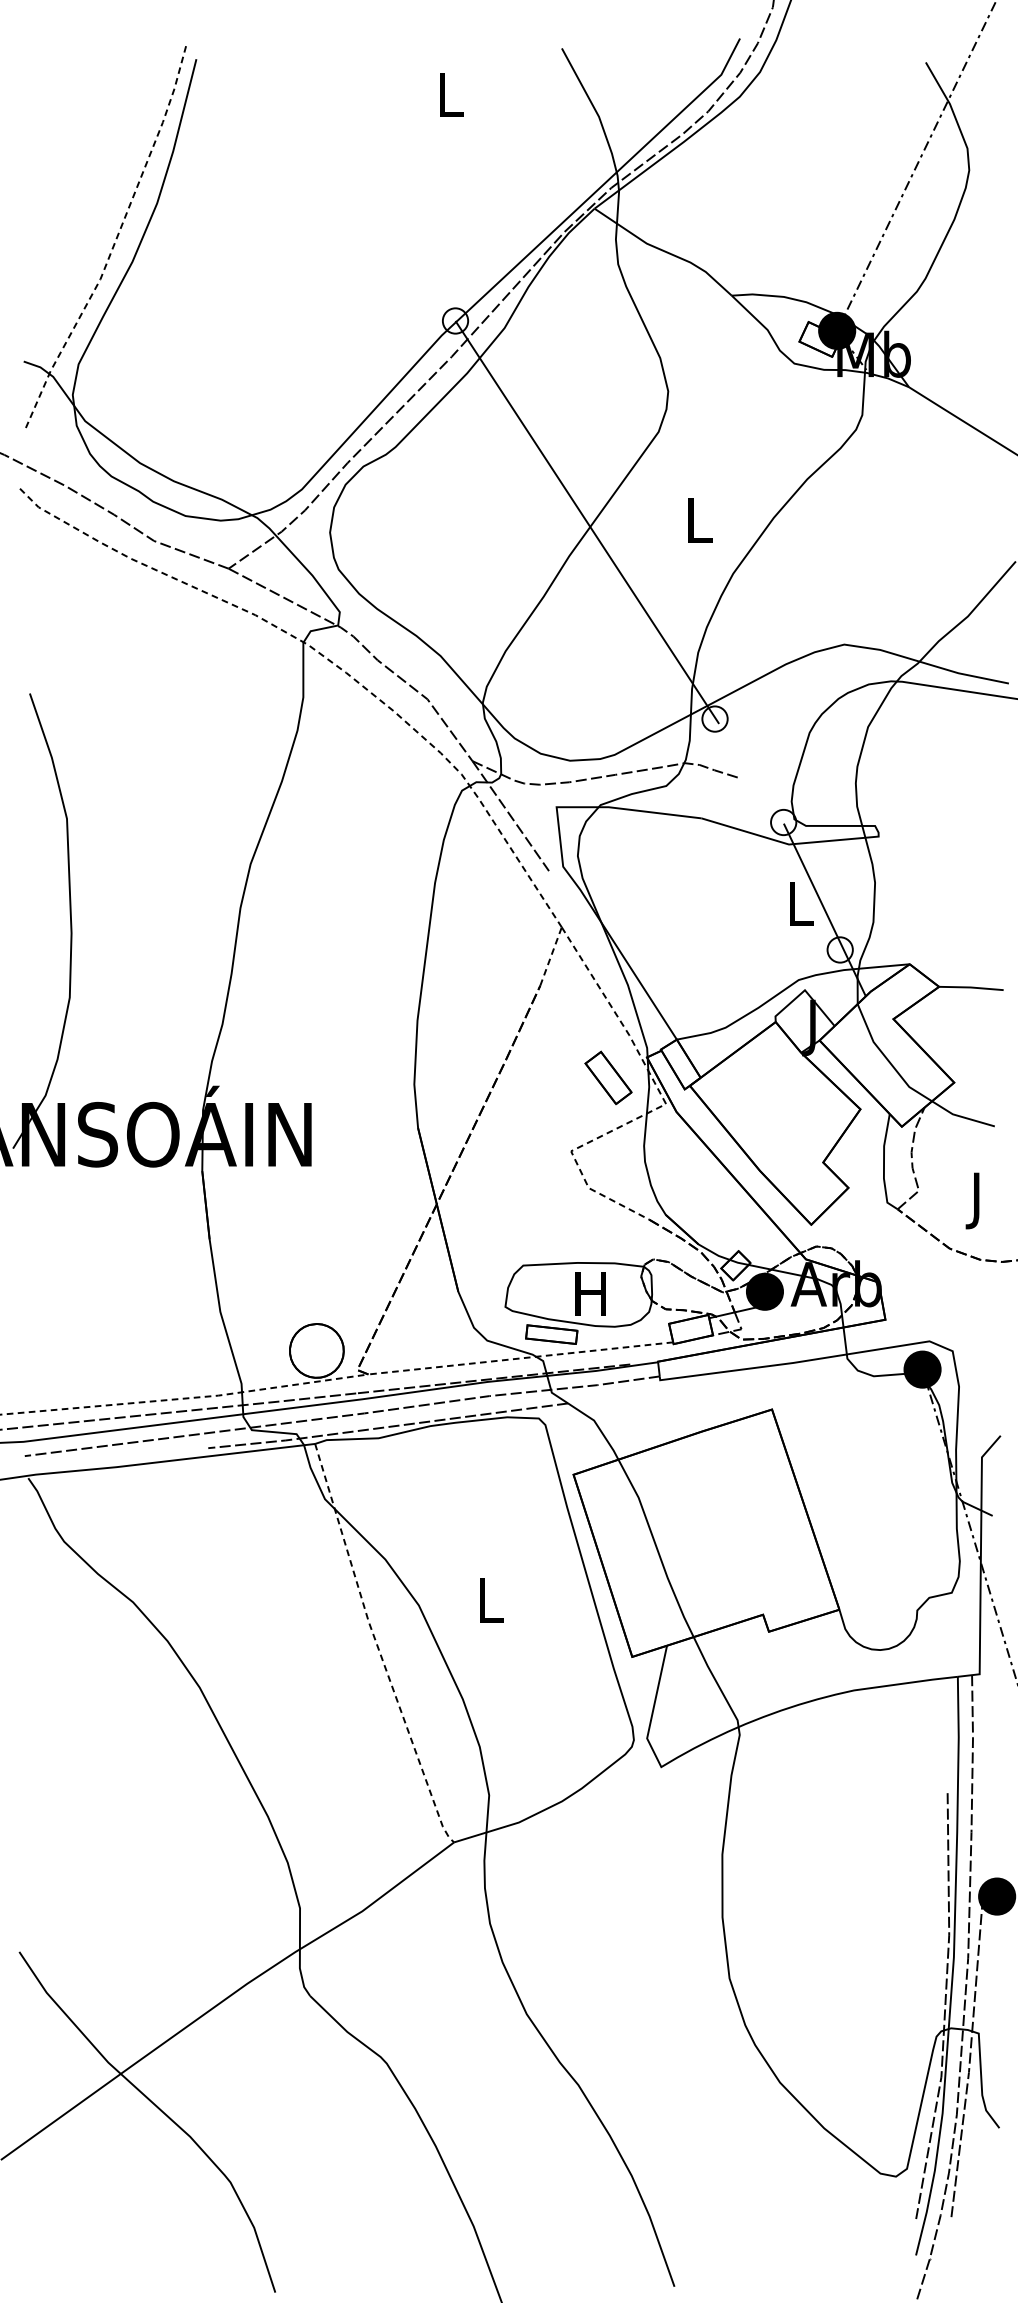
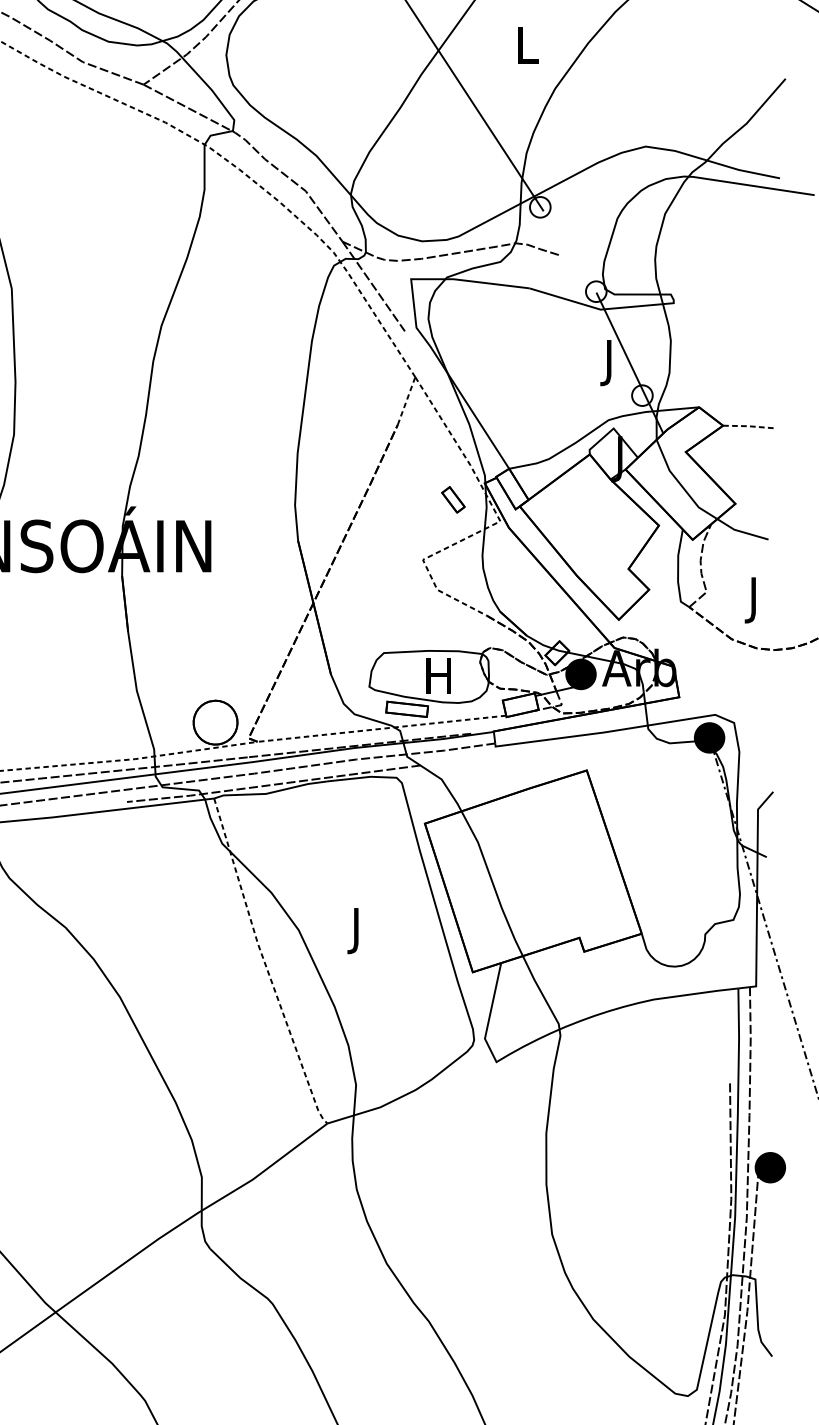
text: (800, 909) -> (610, 362), L -> J
line: (971, 987) -> (749, 426), solid -> dashed
part: (608, 1077) -> (453, 499), size x0.6
text: (490, 1606) -> (357, 931), L -> J

